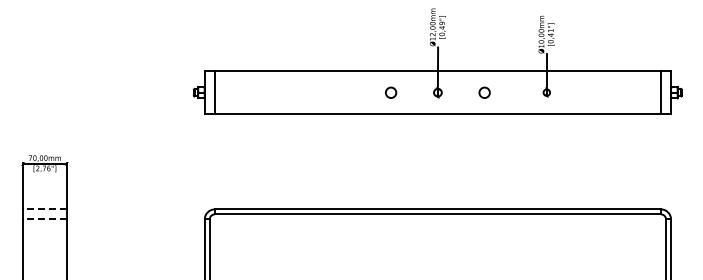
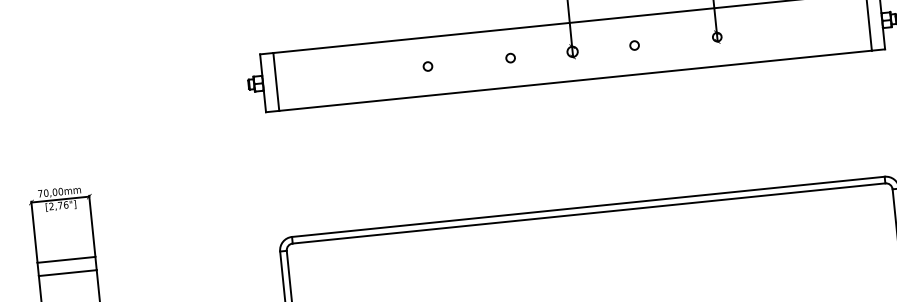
circle: (328, 92) -> (427, 66), added
circle: (391, 92) -> (510, 57), size x0.62
circle: (484, 92) -> (634, 45), size x0.62
line: (44, 209) -> (65, 260), dashed -> solid
line: (44, 219) -> (67, 273), dashed -> solid

